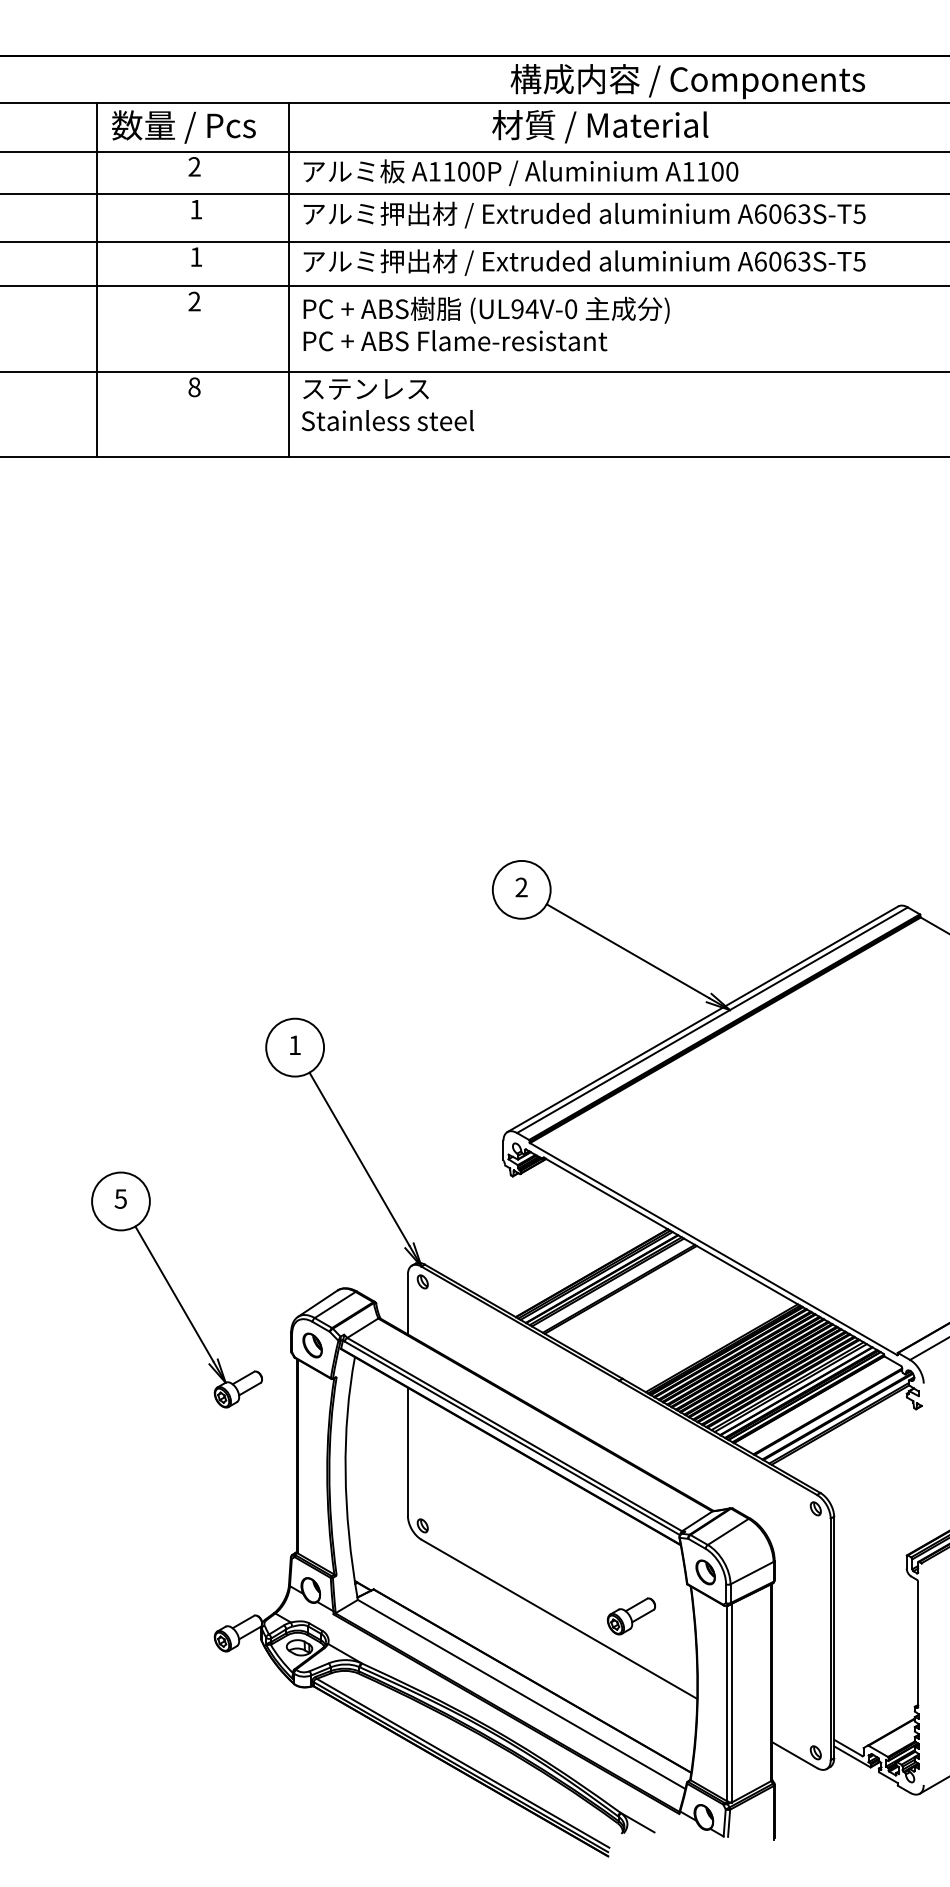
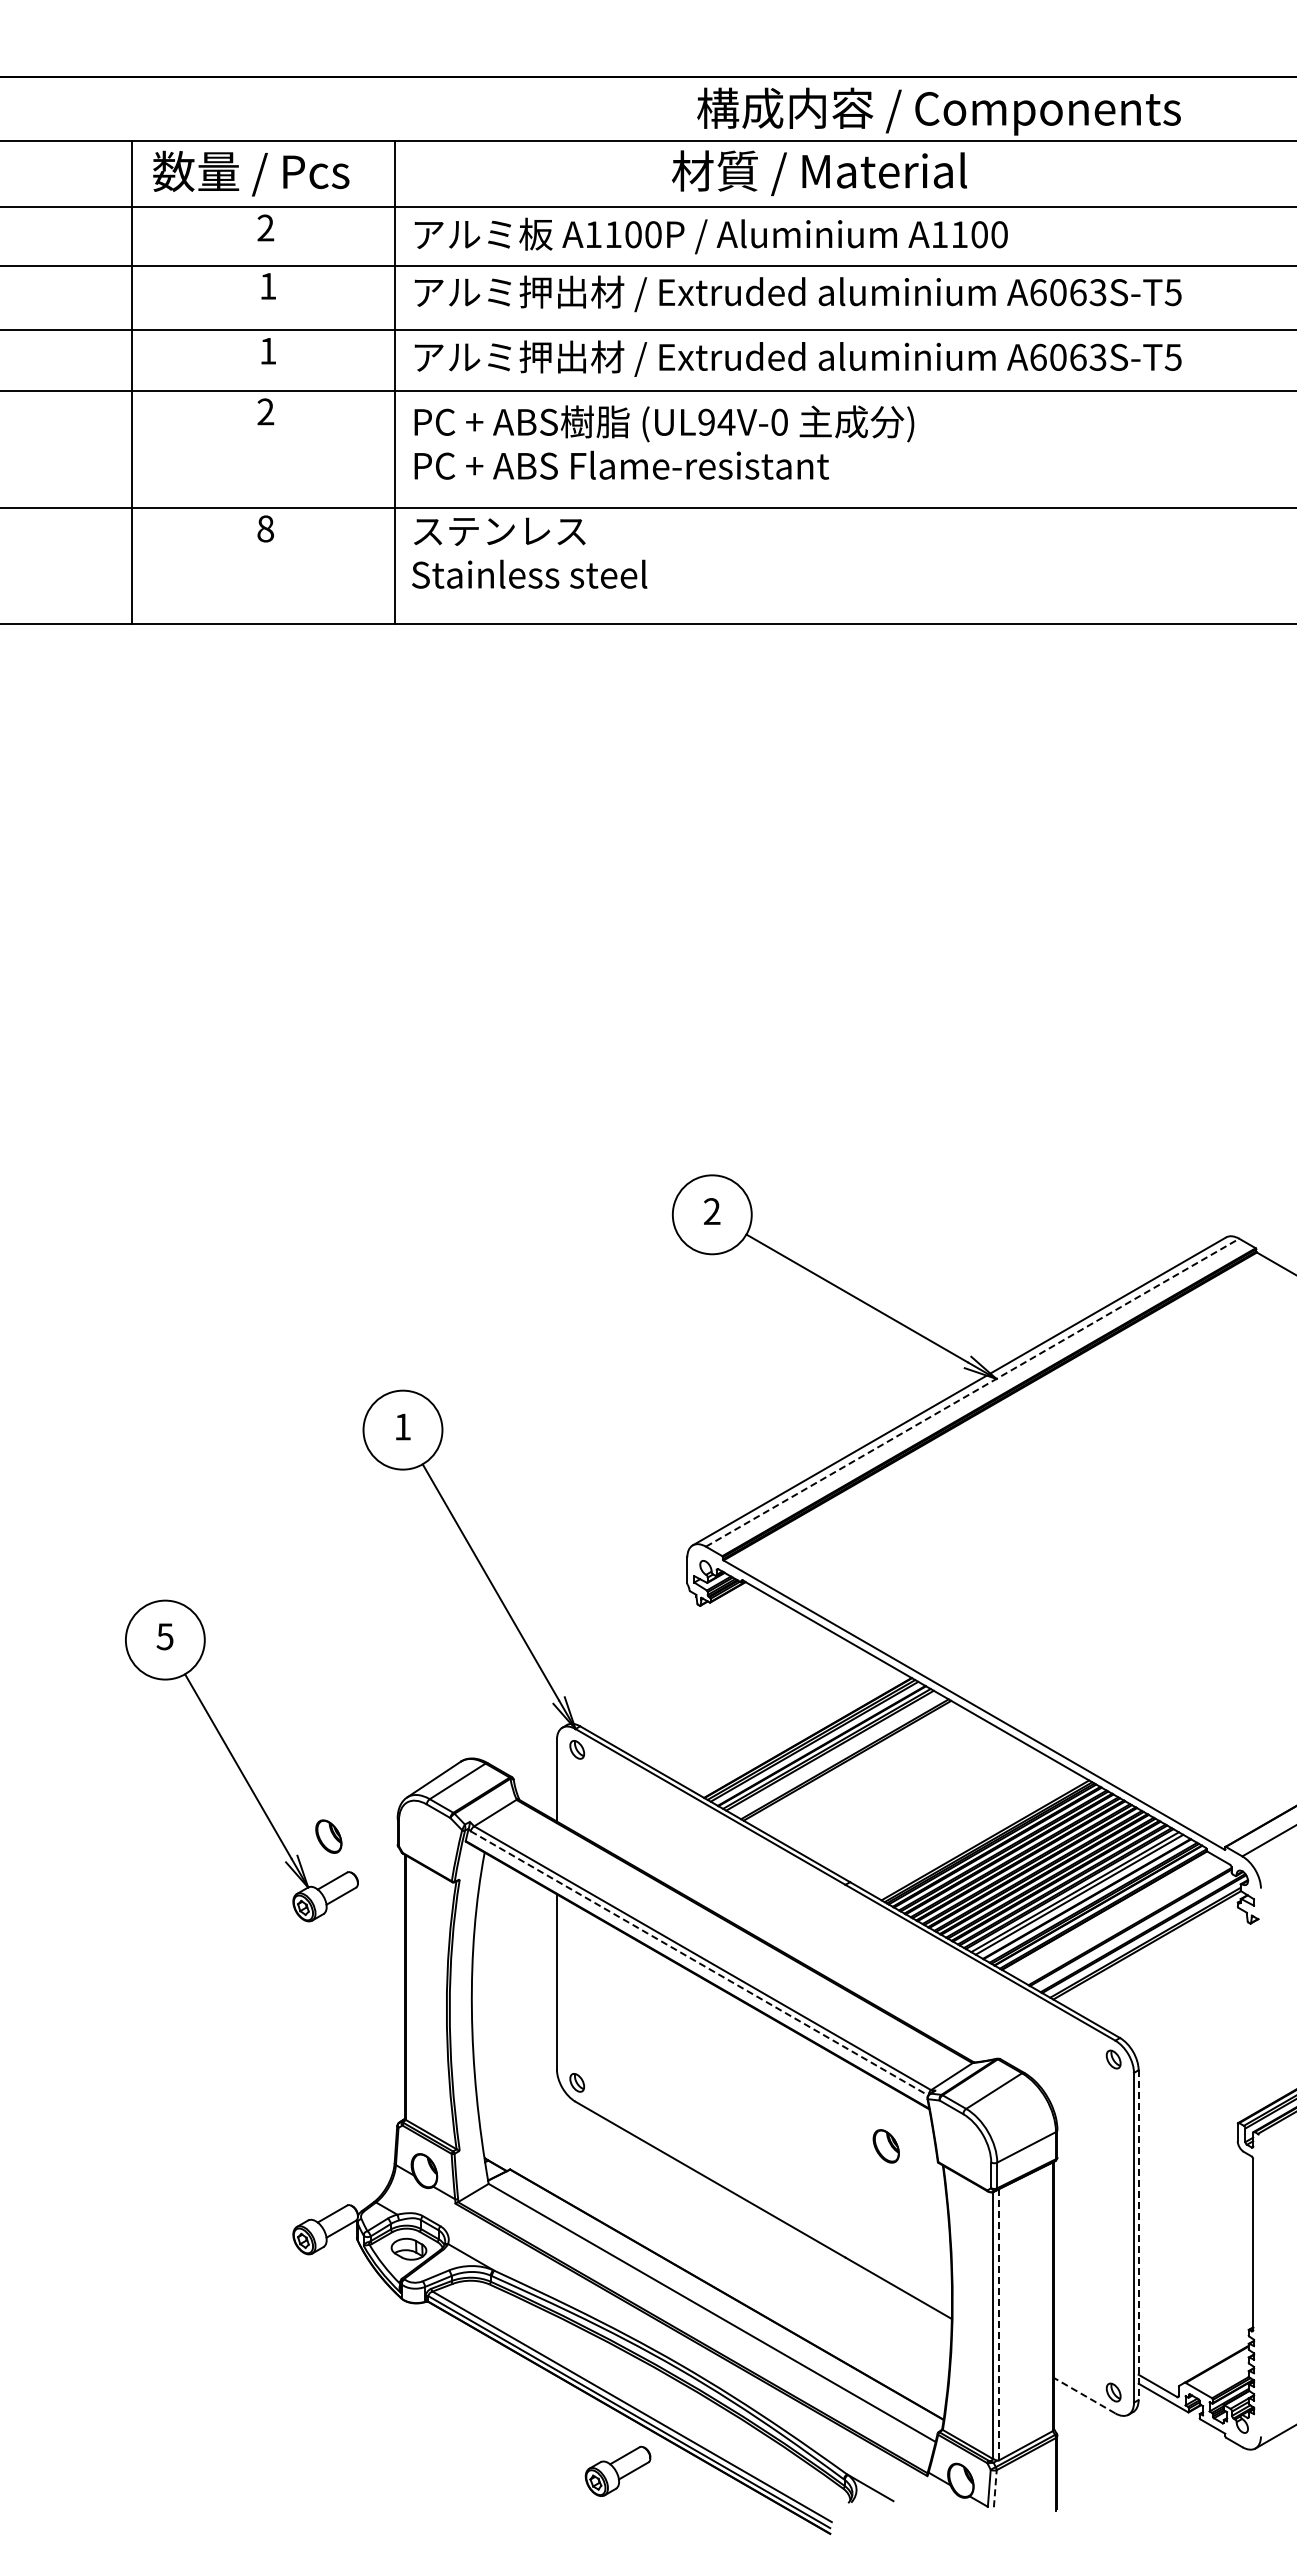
line: (712, 1020) -> (972, 1392), solid -> dashed
part: (312, 1345) -> (328, 1836), moved
line: (512, 1438) -> (699, 1963), solid -> dashed
part: (705, 1572) -> (885, 2146), moved
part: (631, 1615) -> (617, 2470), moved
line: (834, 1637) -> (1138, 2235), solid -> dashed
line: (732, 1702) -> (999, 2324), solid -> dashed
line: (794, 1754) -> (1084, 2395), solid -> dashed
line: (729, 1823) -> (995, 2488), solid -> dashed

